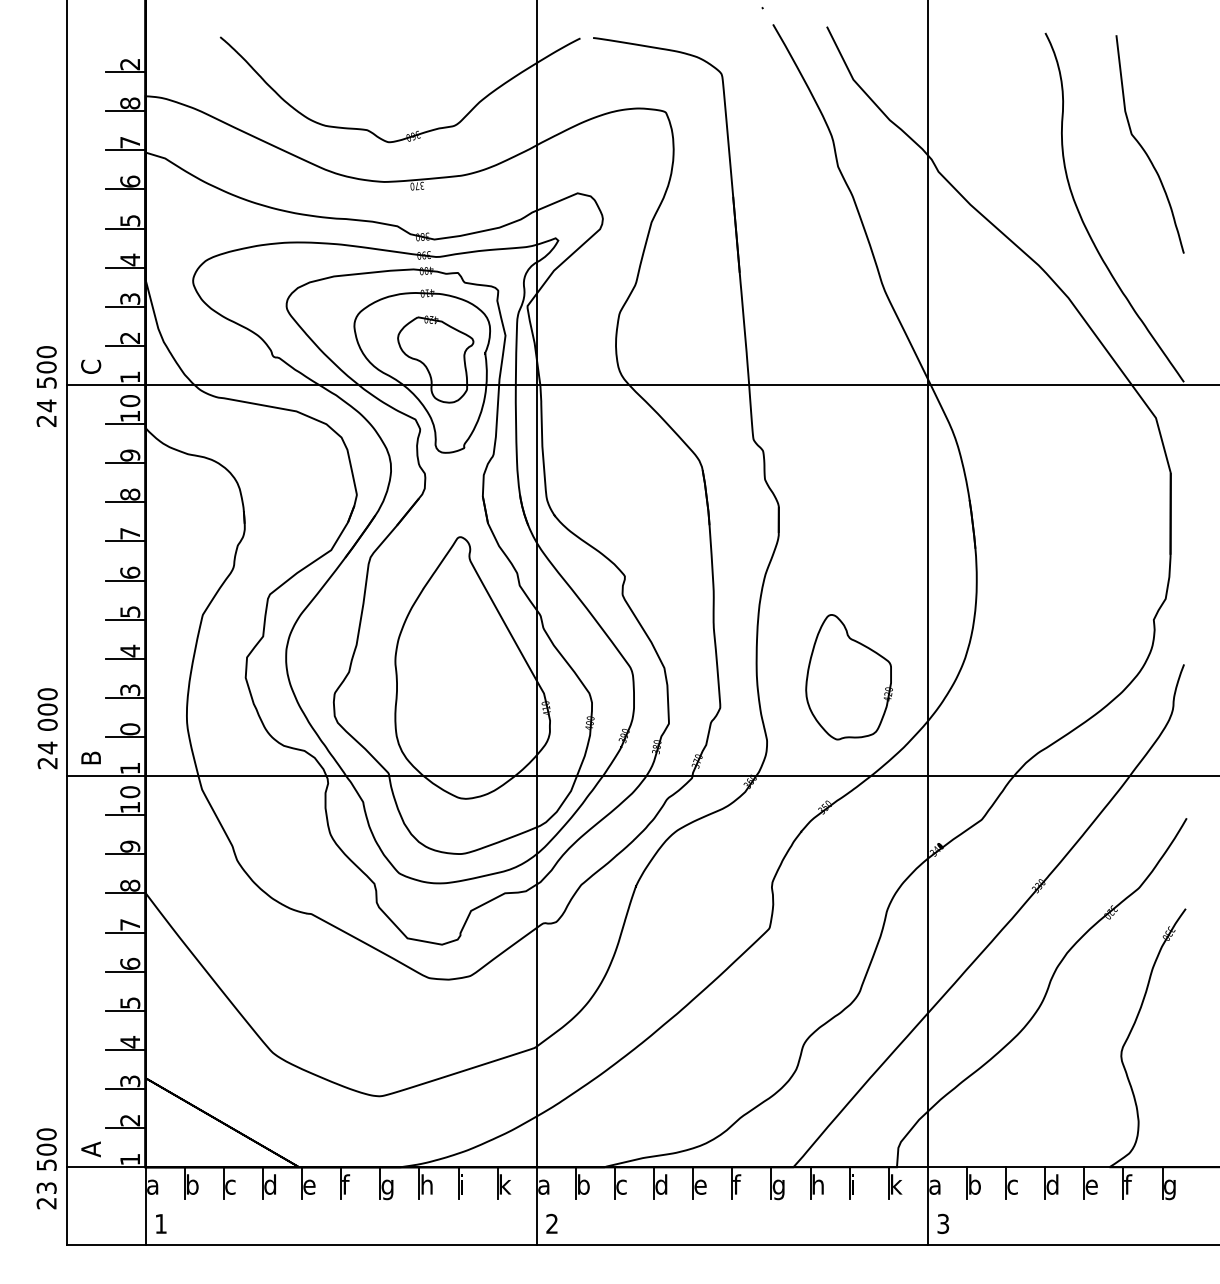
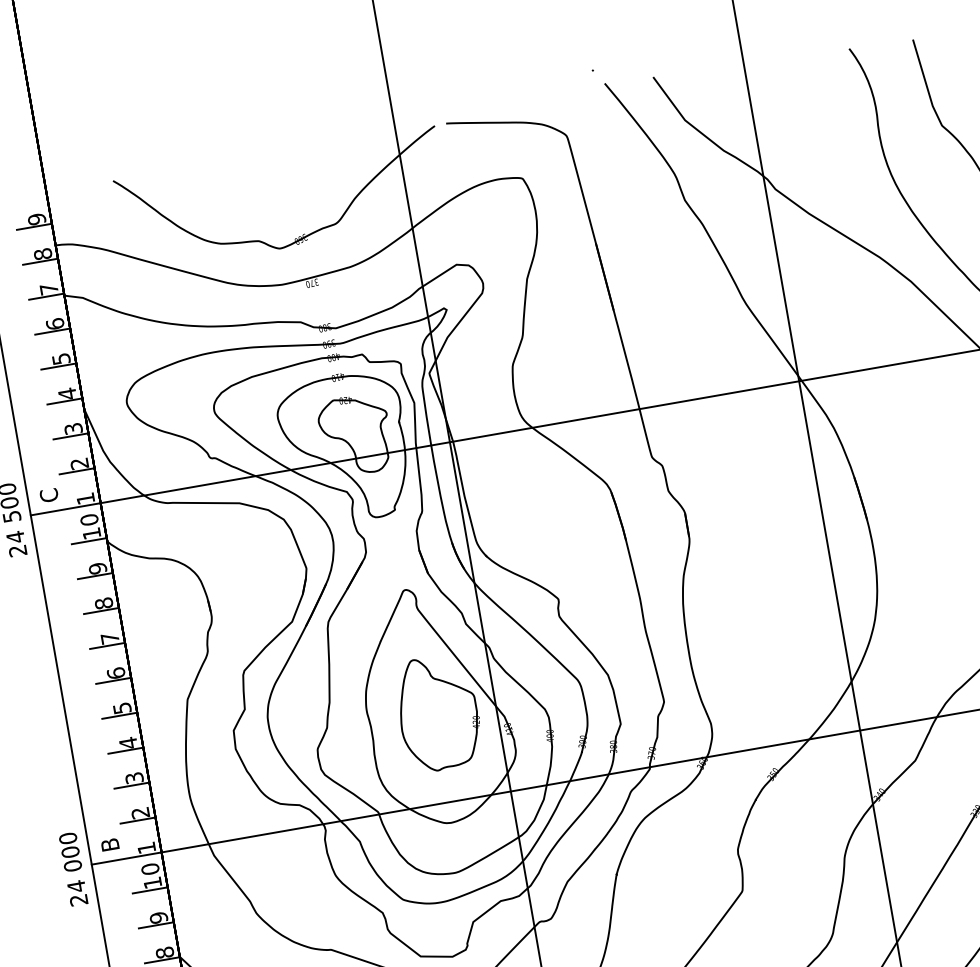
text: (130, 64) -> (37, 219), 2 -> 9
part: (848, 677) -> (438, 713), moved
text: (47, 728) -> (73, 869), moved
text: (130, 729) -> (140, 813), 0 -> 2

